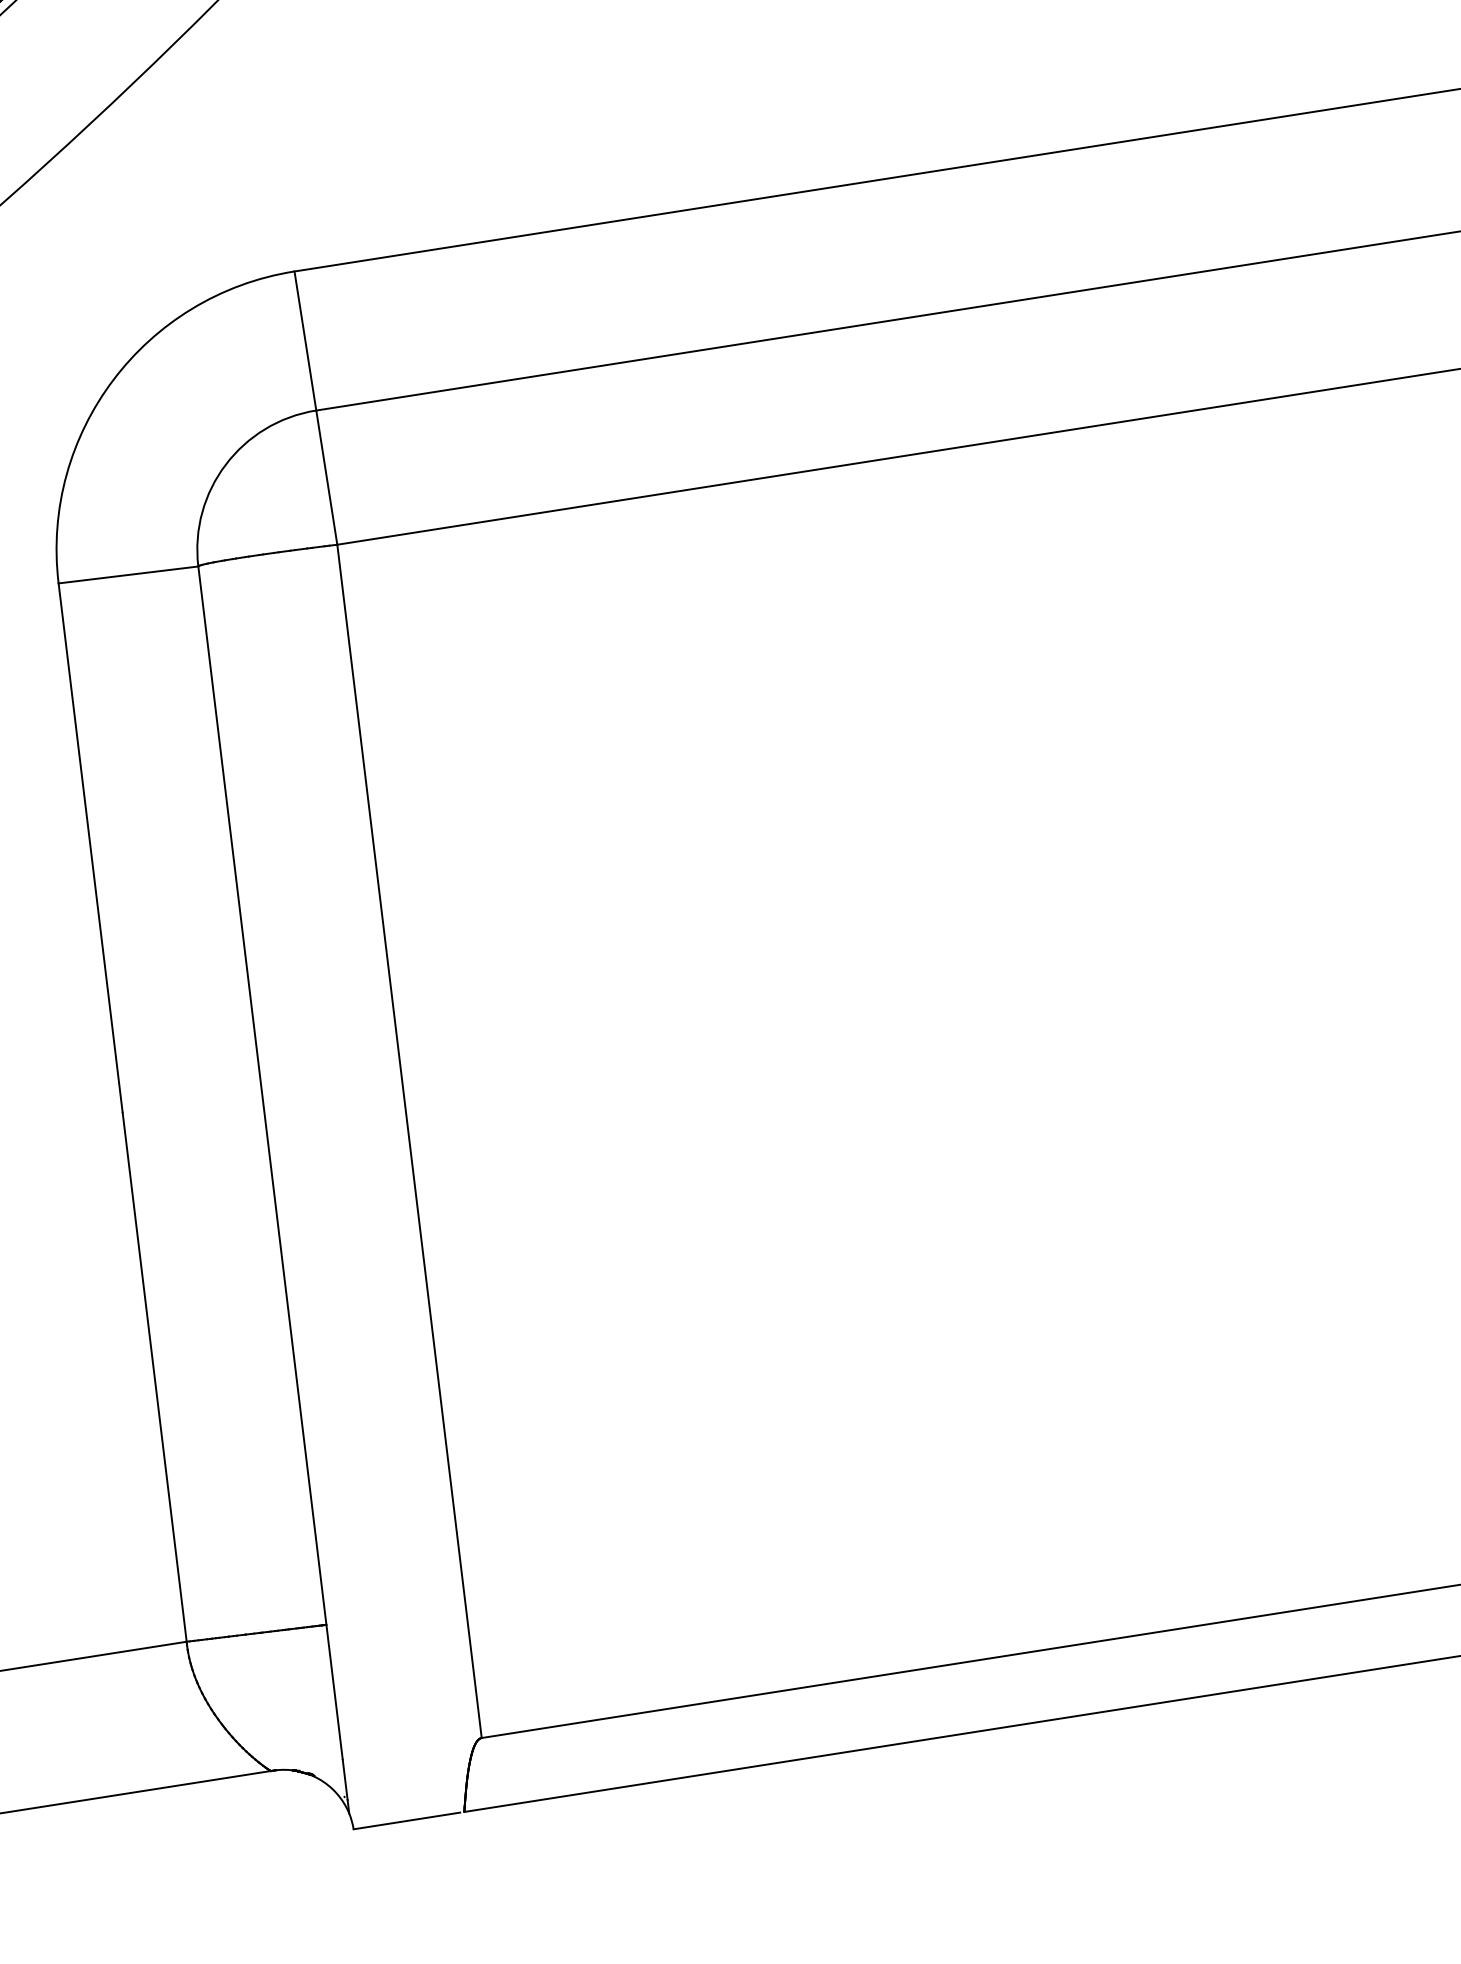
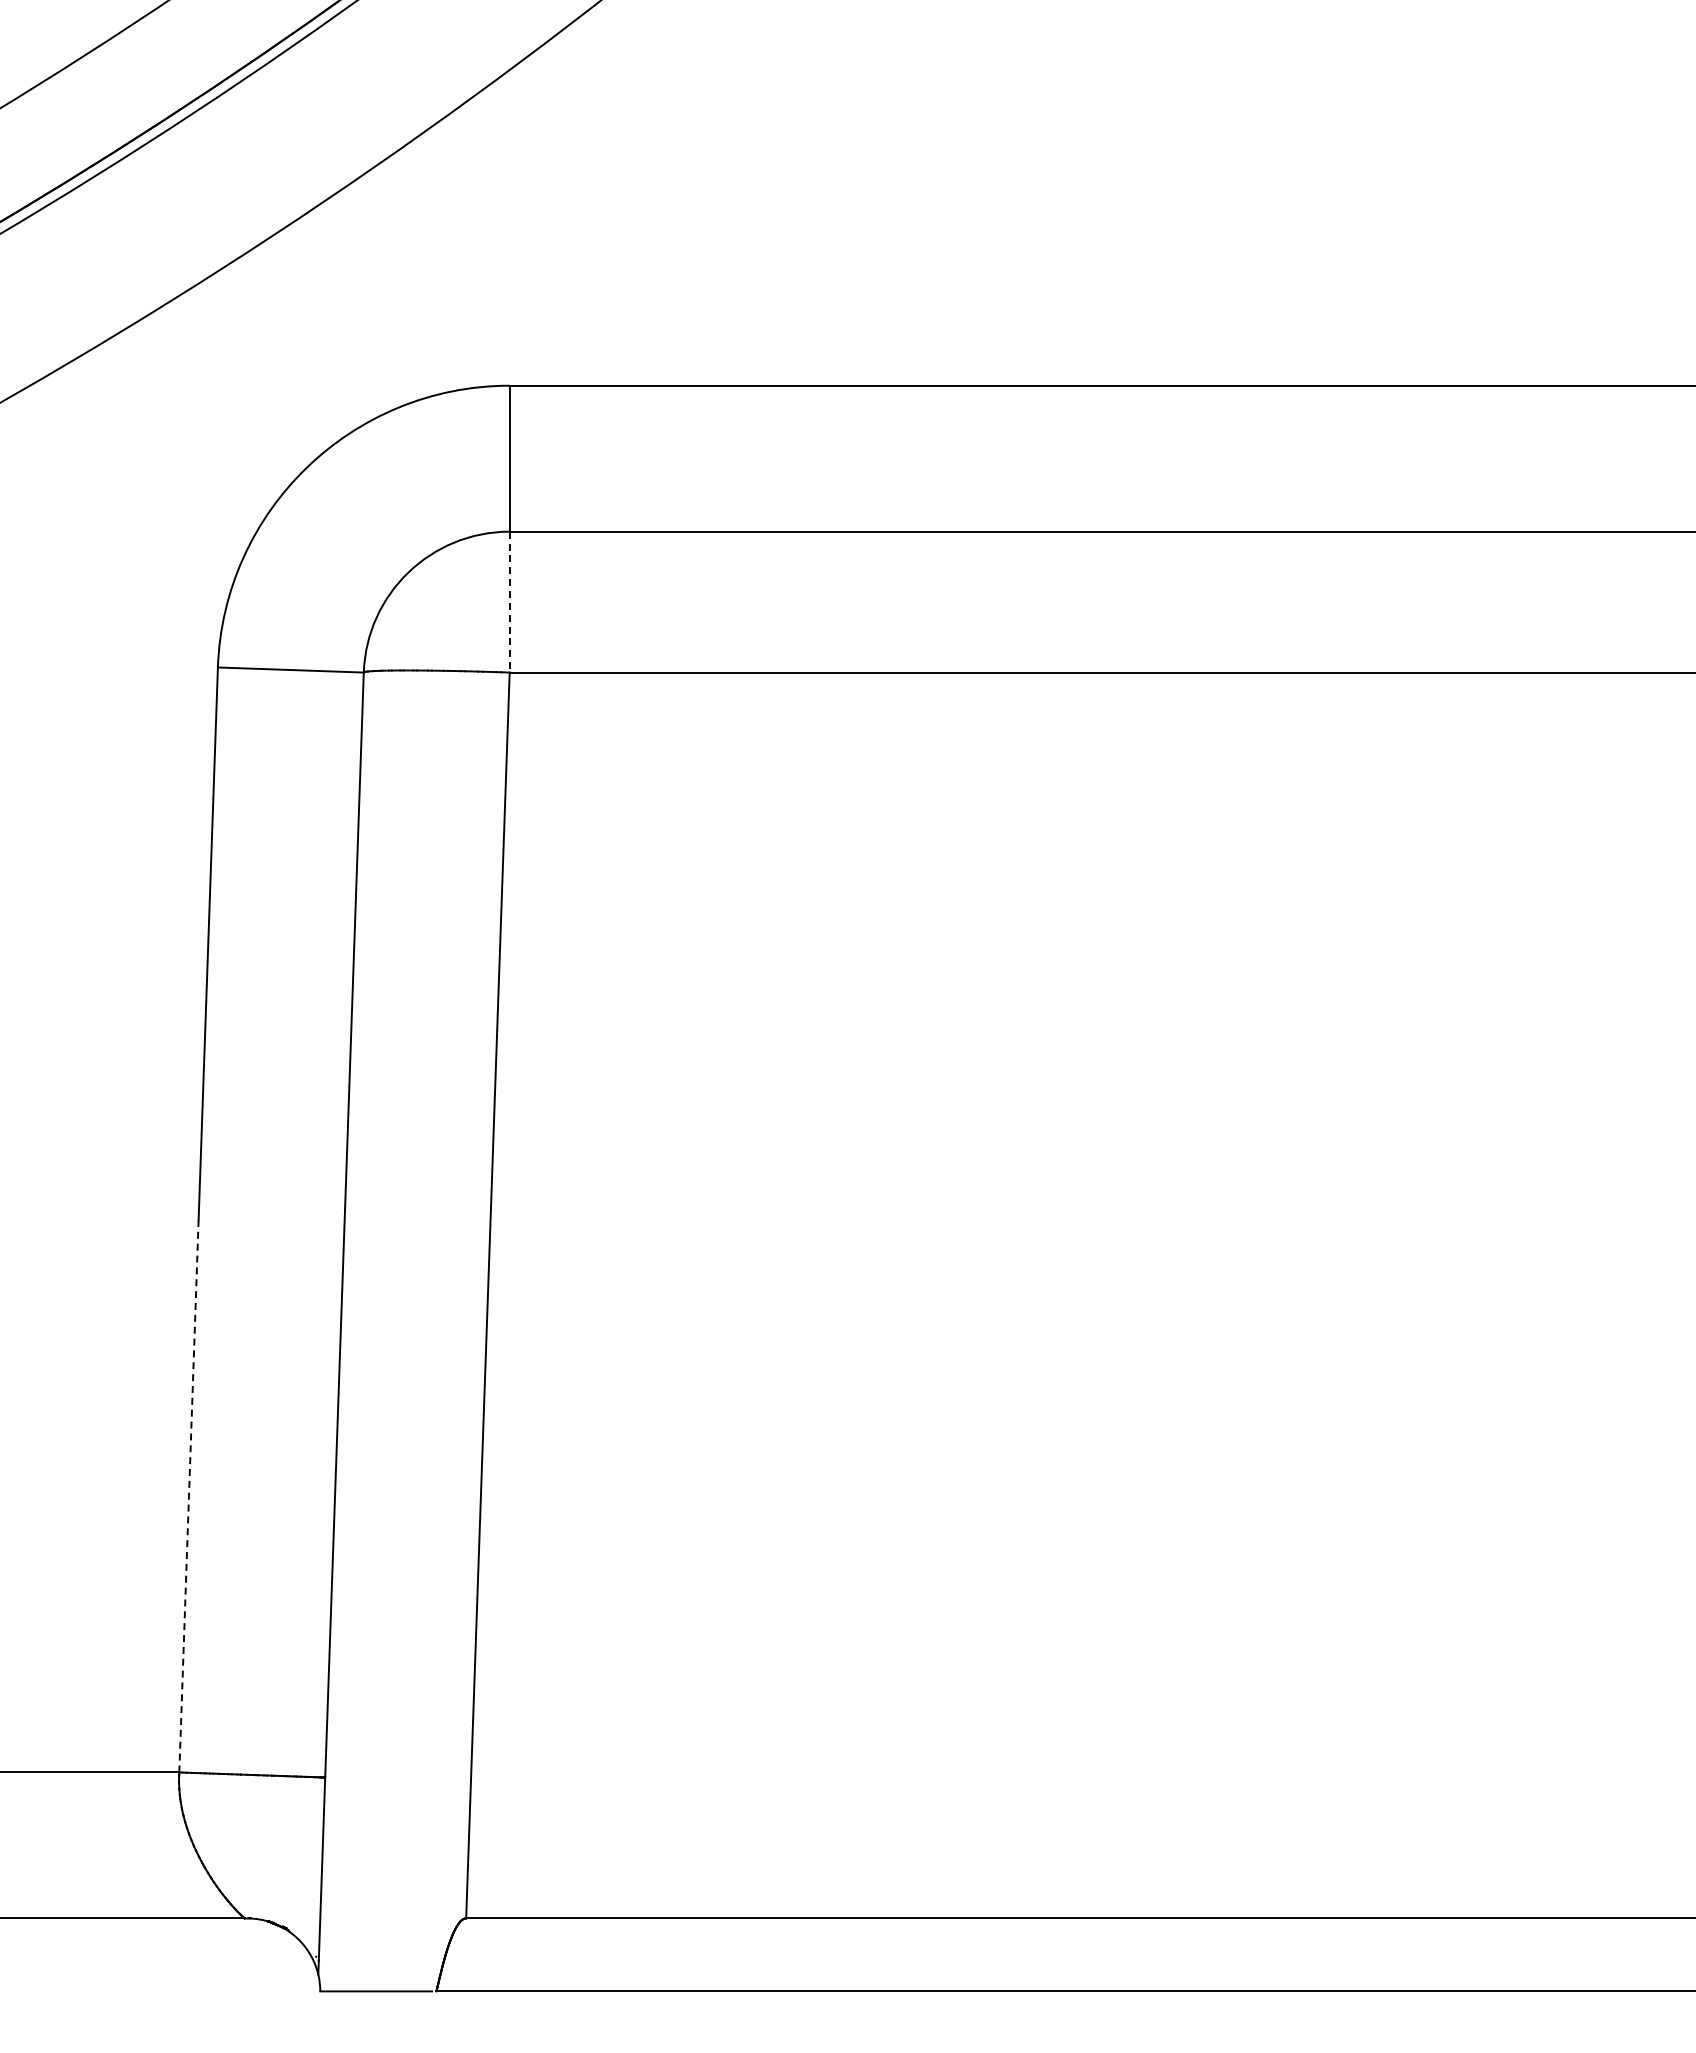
line: (326, 478) -> (509, 602), solid -> dashed
line: (155, 1376) -> (189, 1495), solid -> dashed

